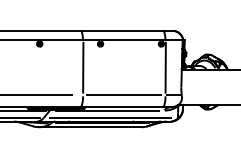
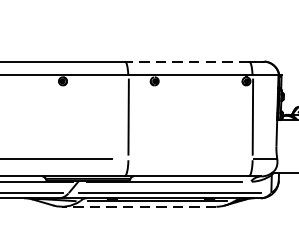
line: (121, 30) -> (186, 61), solid -> dashed
line: (124, 95) -> (190, 158), removed
line: (89, 127) -> (138, 207), solid -> dashed

